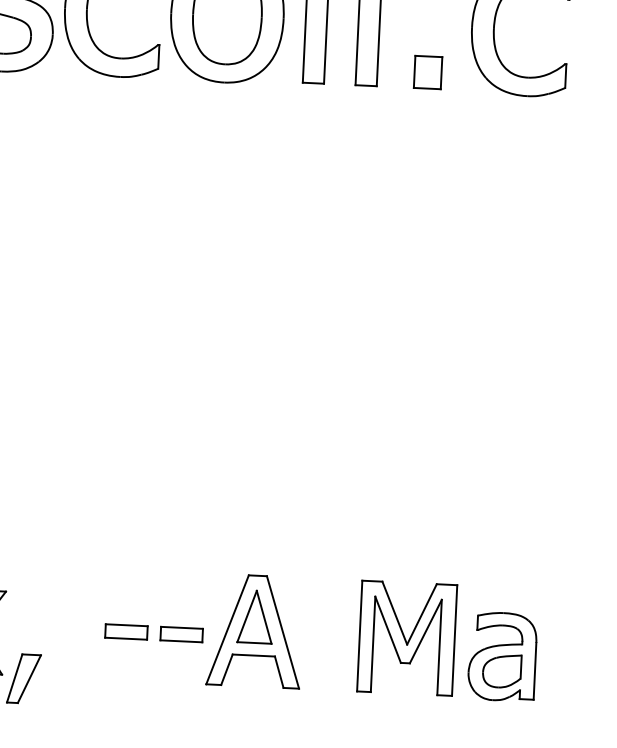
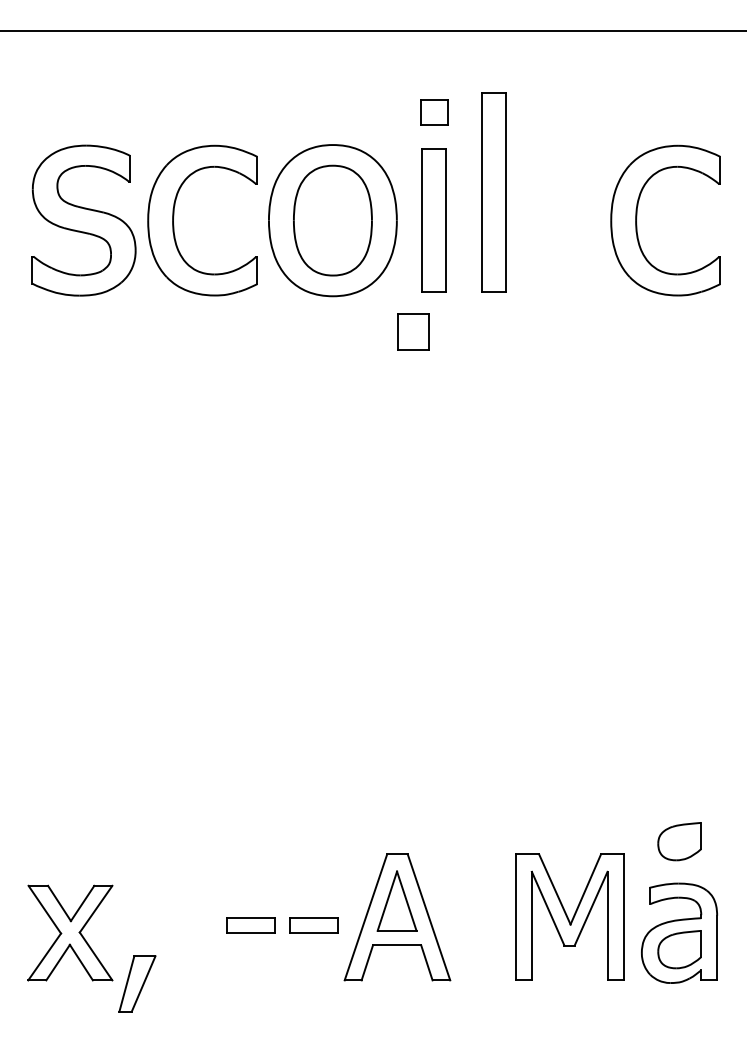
part: (427, 72) -> (413, 331), moved
part: (506, 576) -> (679, 841), added

